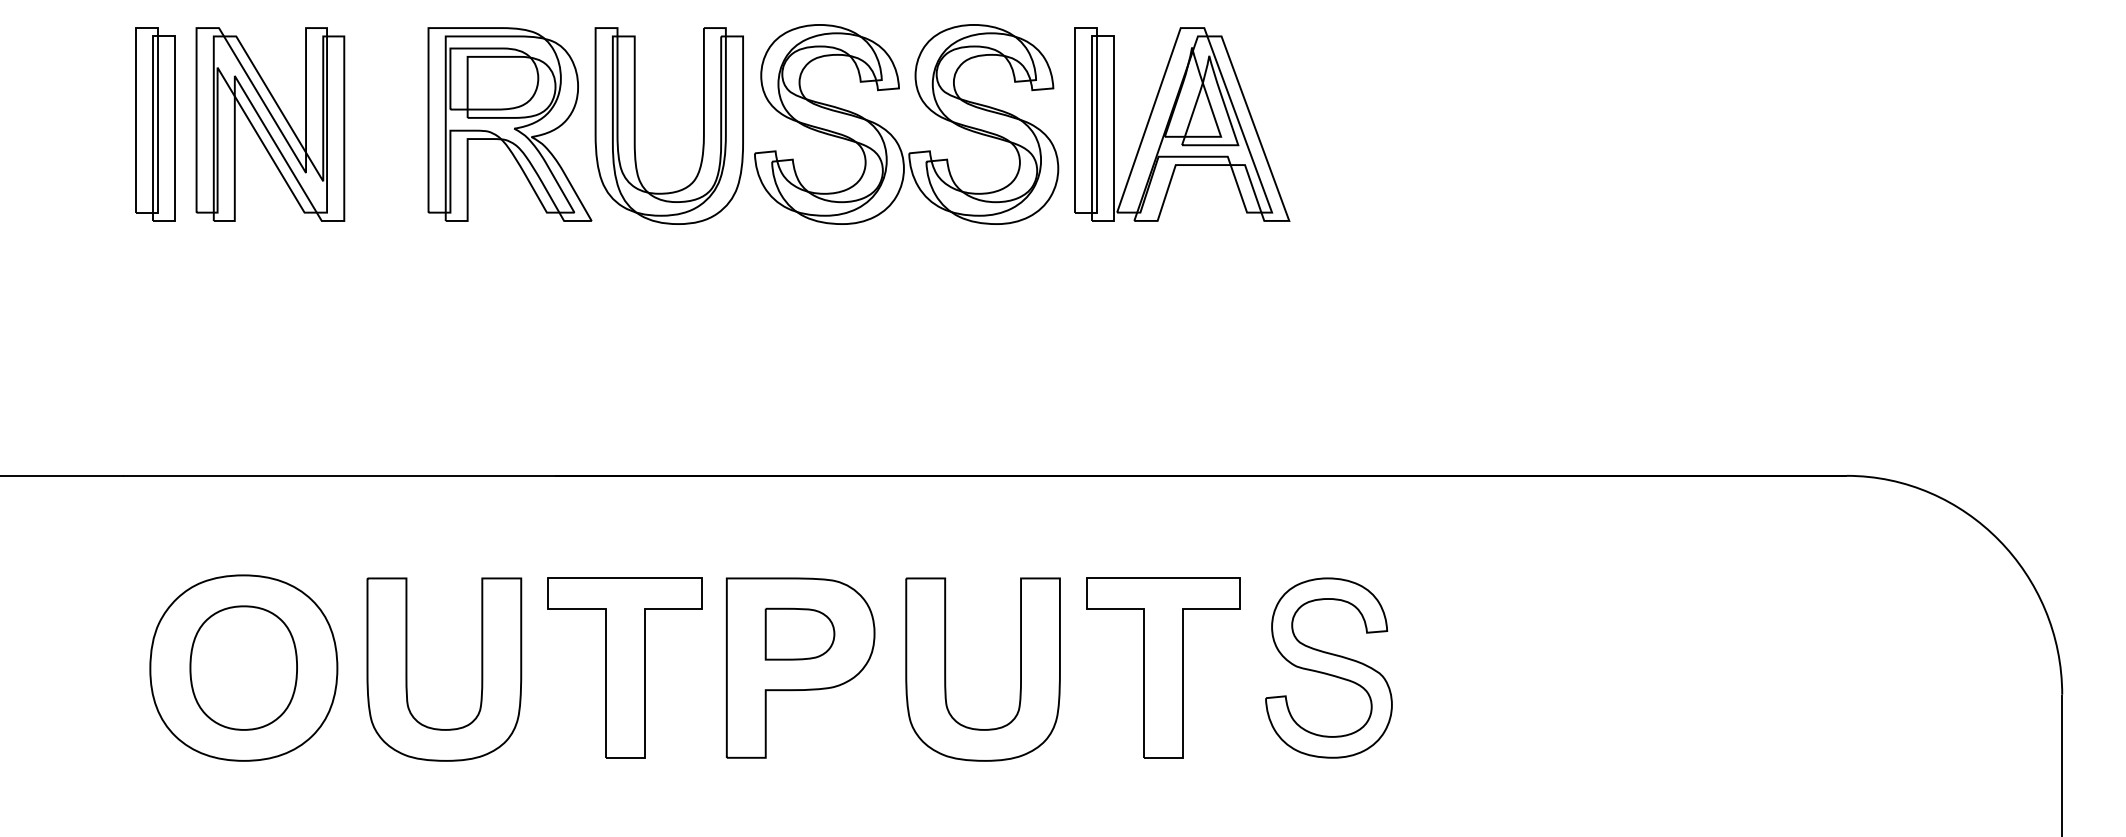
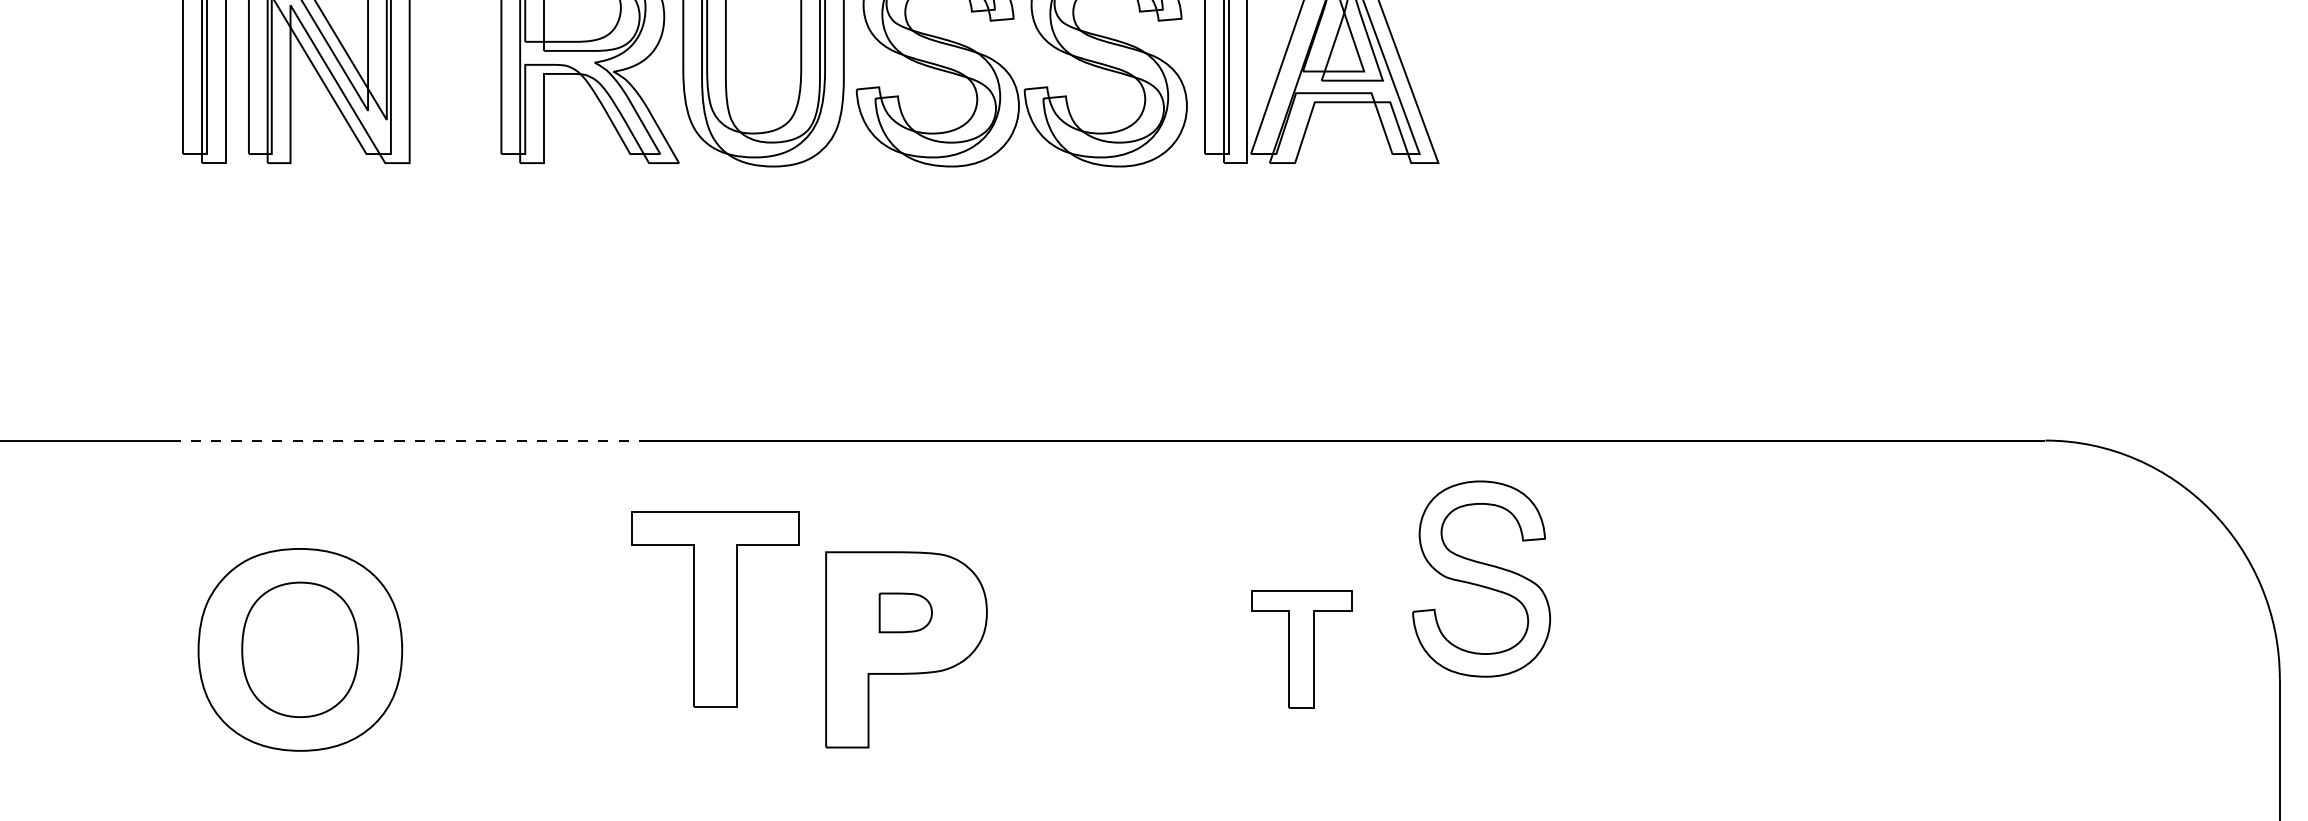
line: (340, 475) -> (405, 440), solid -> dashed
part: (799, 633) -> (905, 612), size x0.7
part: (624, 667) -> (714, 608), moved
part: (1163, 667) -> (1301, 649), size x0.6
part: (1328, 667) -> (1481, 578), moved
part: (407, 669) -> (478, 651), removed
part: (946, 669) -> (1065, 651), removed

